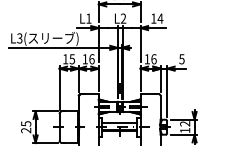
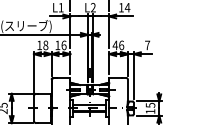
text: (72, 59) -> (45, 45), 15 -> 18
text: (147, 59) -> (115, 45), 16 -> 46
text: (181, 59) -> (147, 45), 5 -> 7
text: (185, 123) -> (150, 105), 12 -> 15

